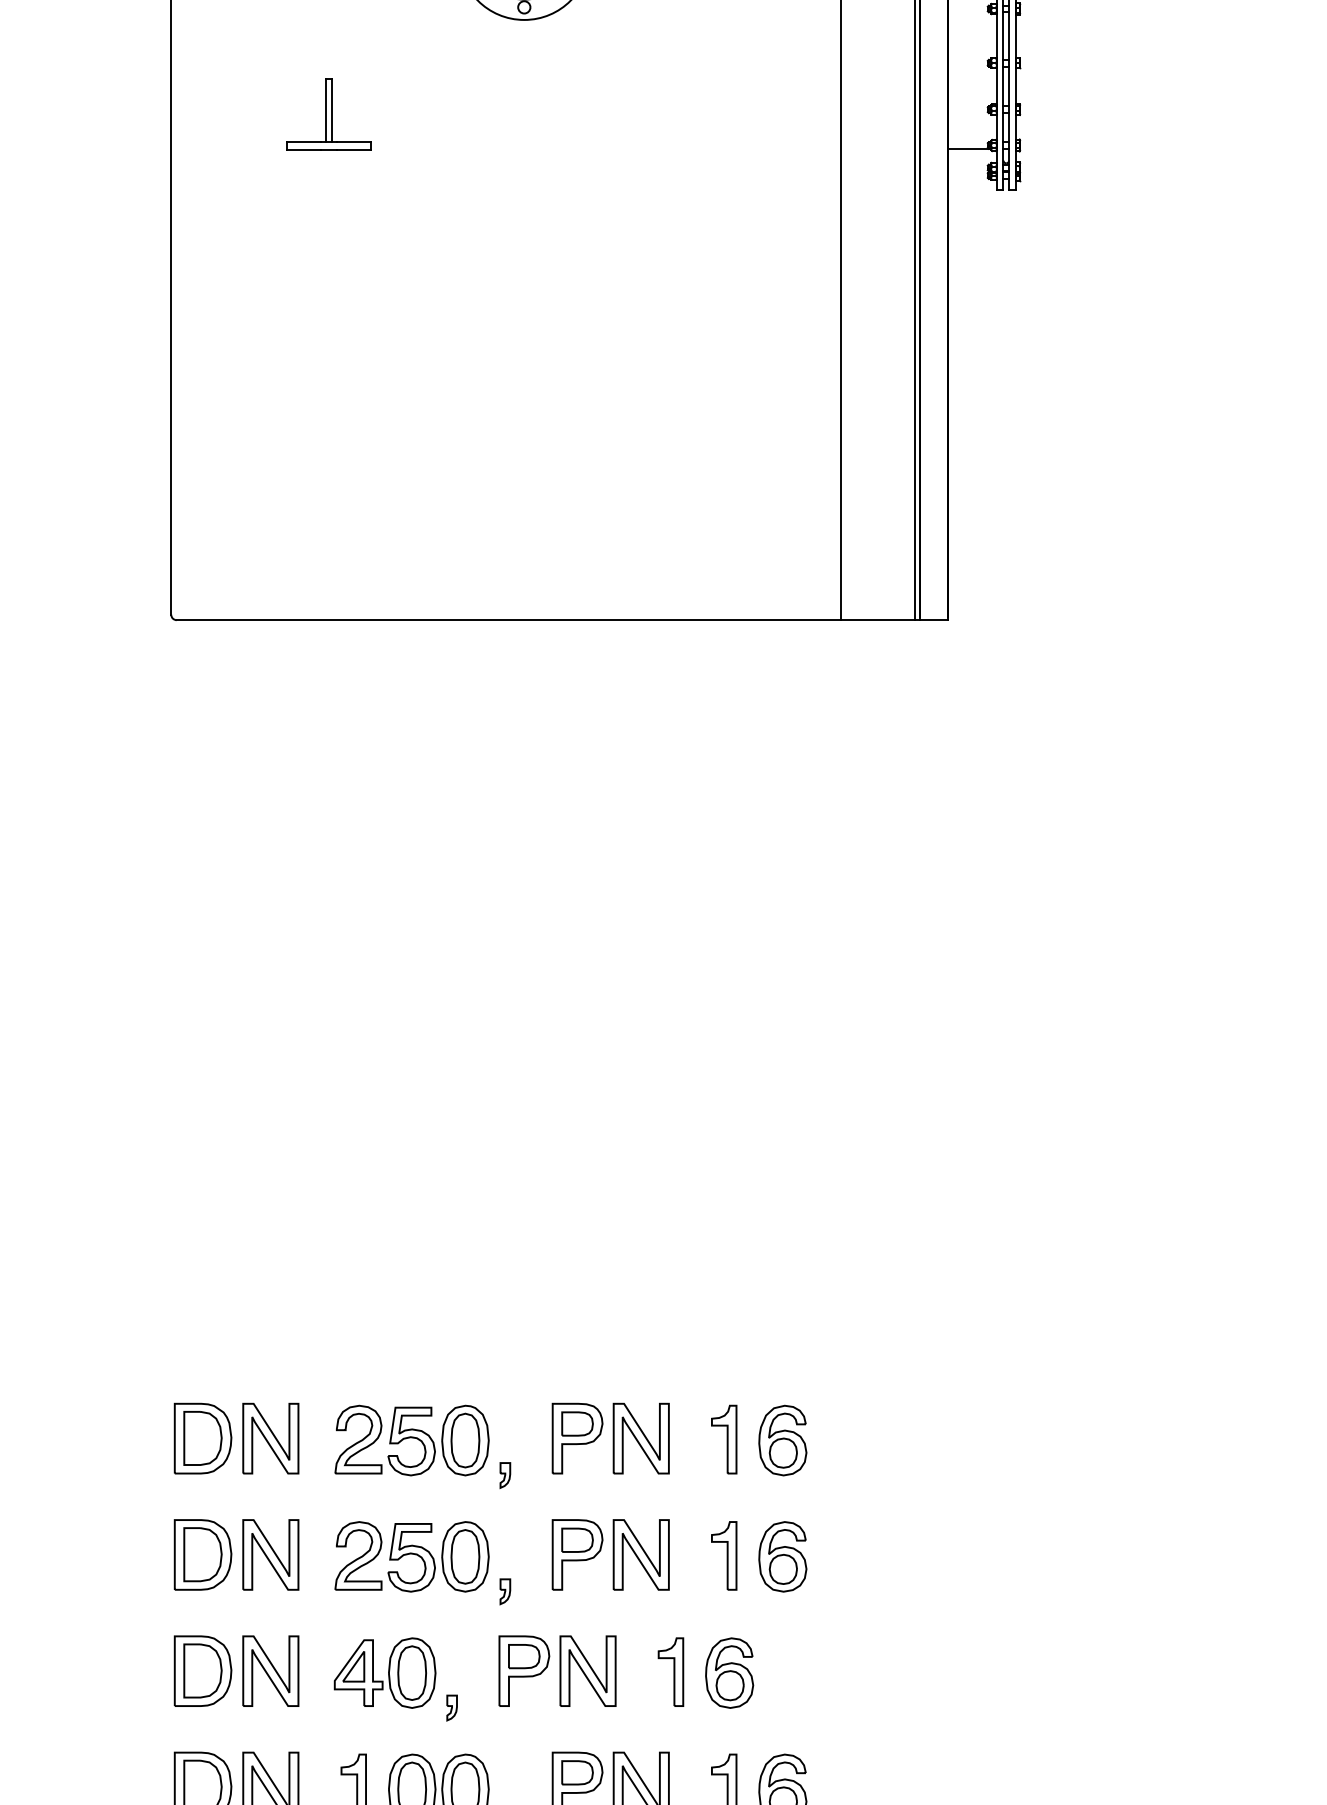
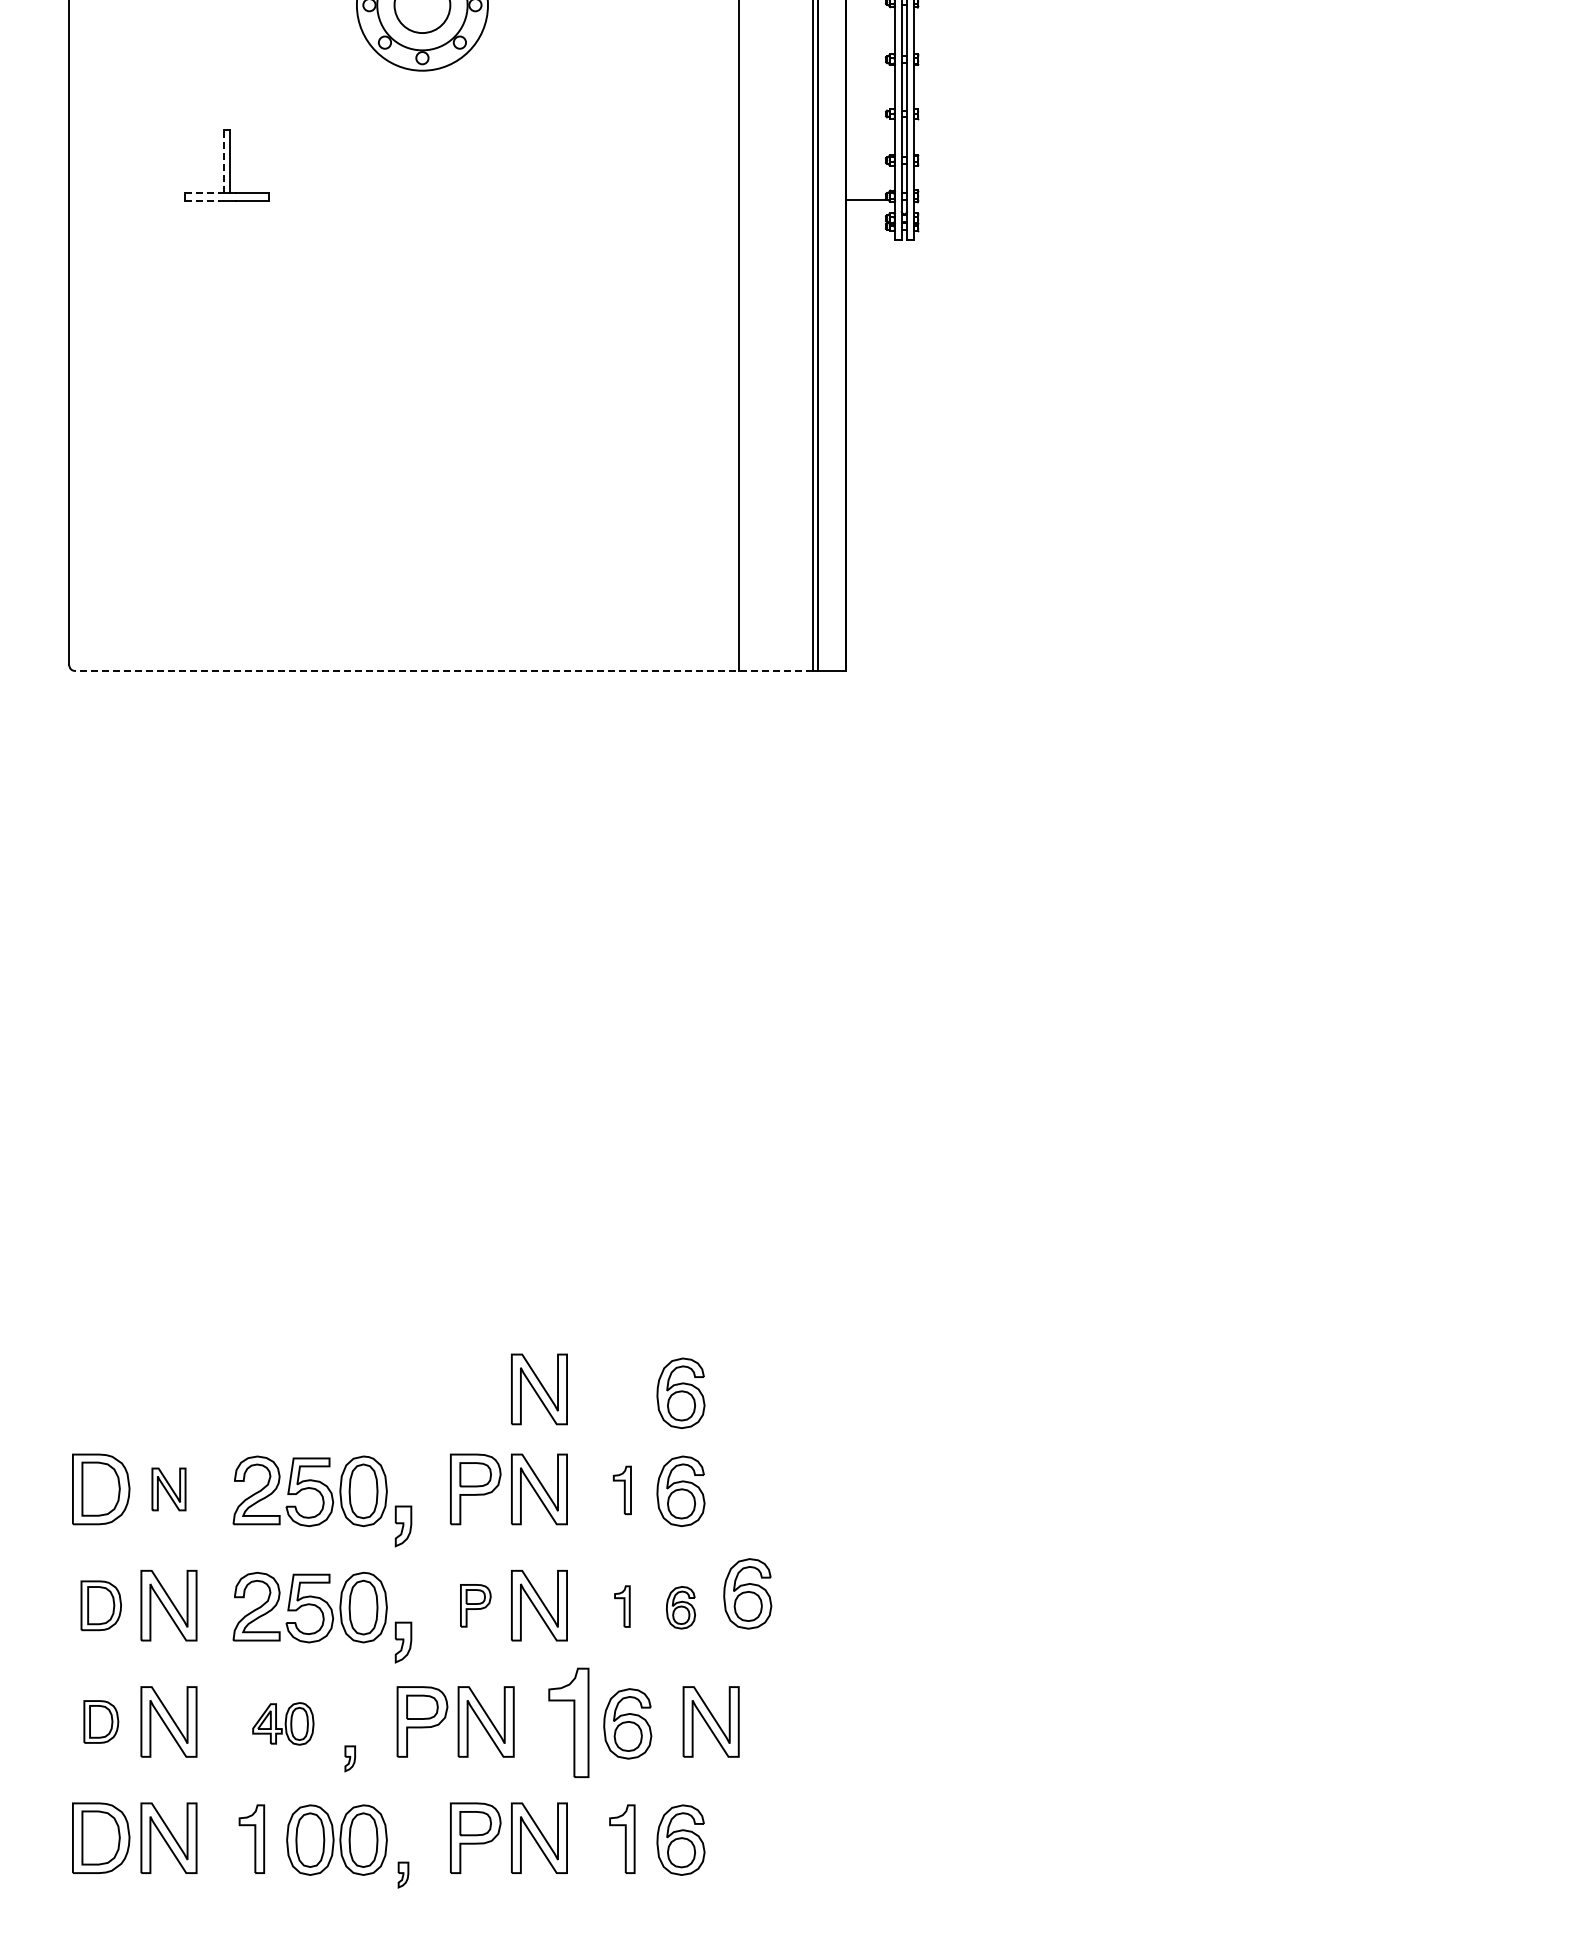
line: (326, 110) -> (224, 161), solid -> dashed
line: (304, 141) -> (202, 192), solid -> dashed
line: (304, 150) -> (202, 201), solid -> dashed
line: (545, 619) -> (443, 670), solid -> dashed
part: (641, 1338) -> (539, 1389), added
part: (782, 1342) -> (680, 1393), added
part: (270, 1438) -> (168, 1489), size x0.6
part: (724, 1439) -> (622, 1490), size x0.7
part: (505, 1474) -> (403, 1525), size x1.6
part: (849, 1542) -> (747, 1593), added
part: (203, 1554) -> (101, 1605), size x0.7
part: (577, 1554) -> (475, 1605), size x0.6
part: (724, 1555) -> (622, 1606), size x0.6
part: (782, 1556) -> (680, 1607), size x0.6
part: (505, 1591) -> (403, 1642), size x1.6
part: (203, 1670) -> (101, 1721), size x0.6
part: (812, 1670) -> (710, 1721), added
part: (671, 1671) -> (569, 1722), size x1.6
part: (385, 1672) -> (283, 1723), size x0.6

